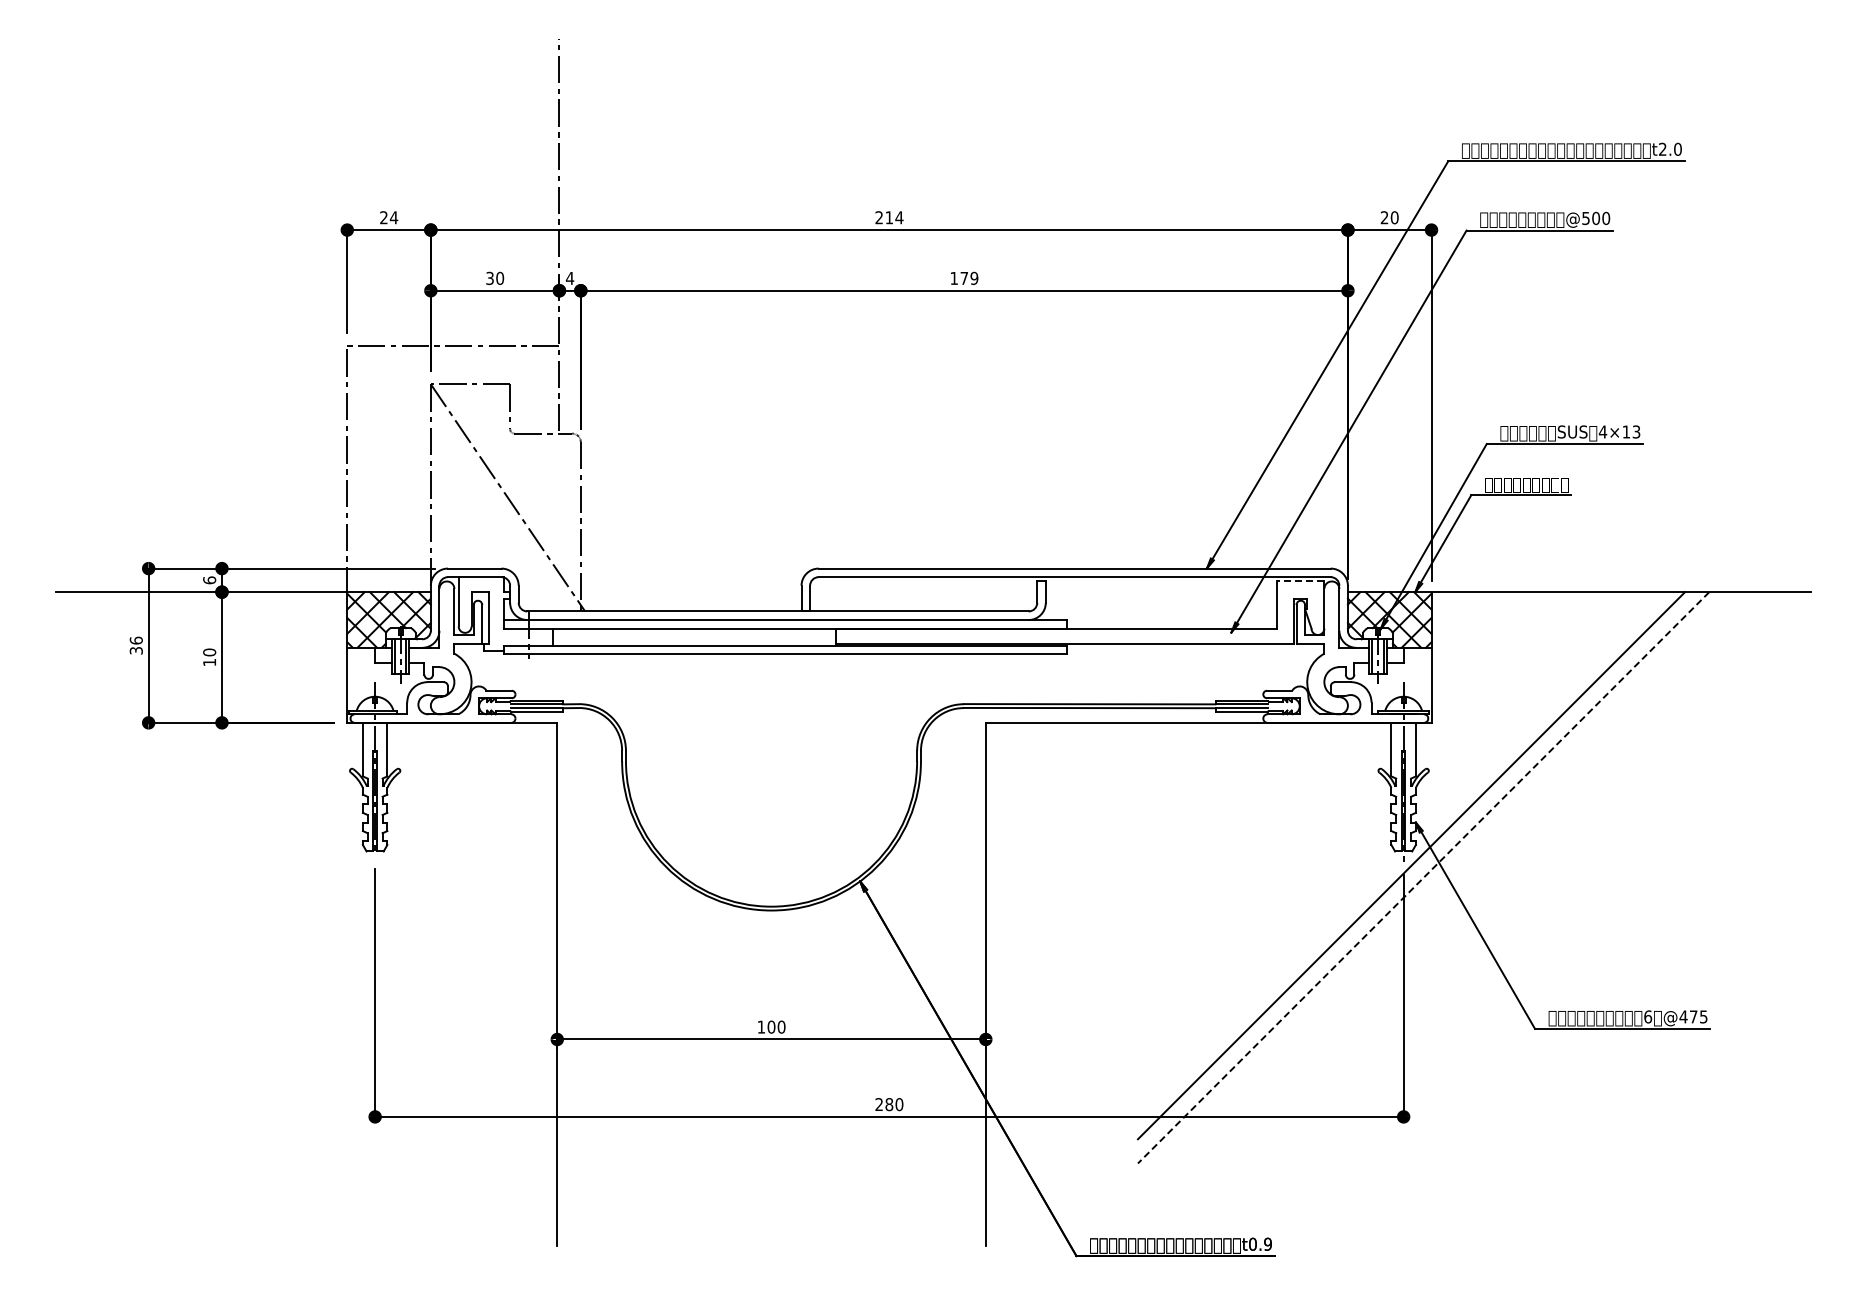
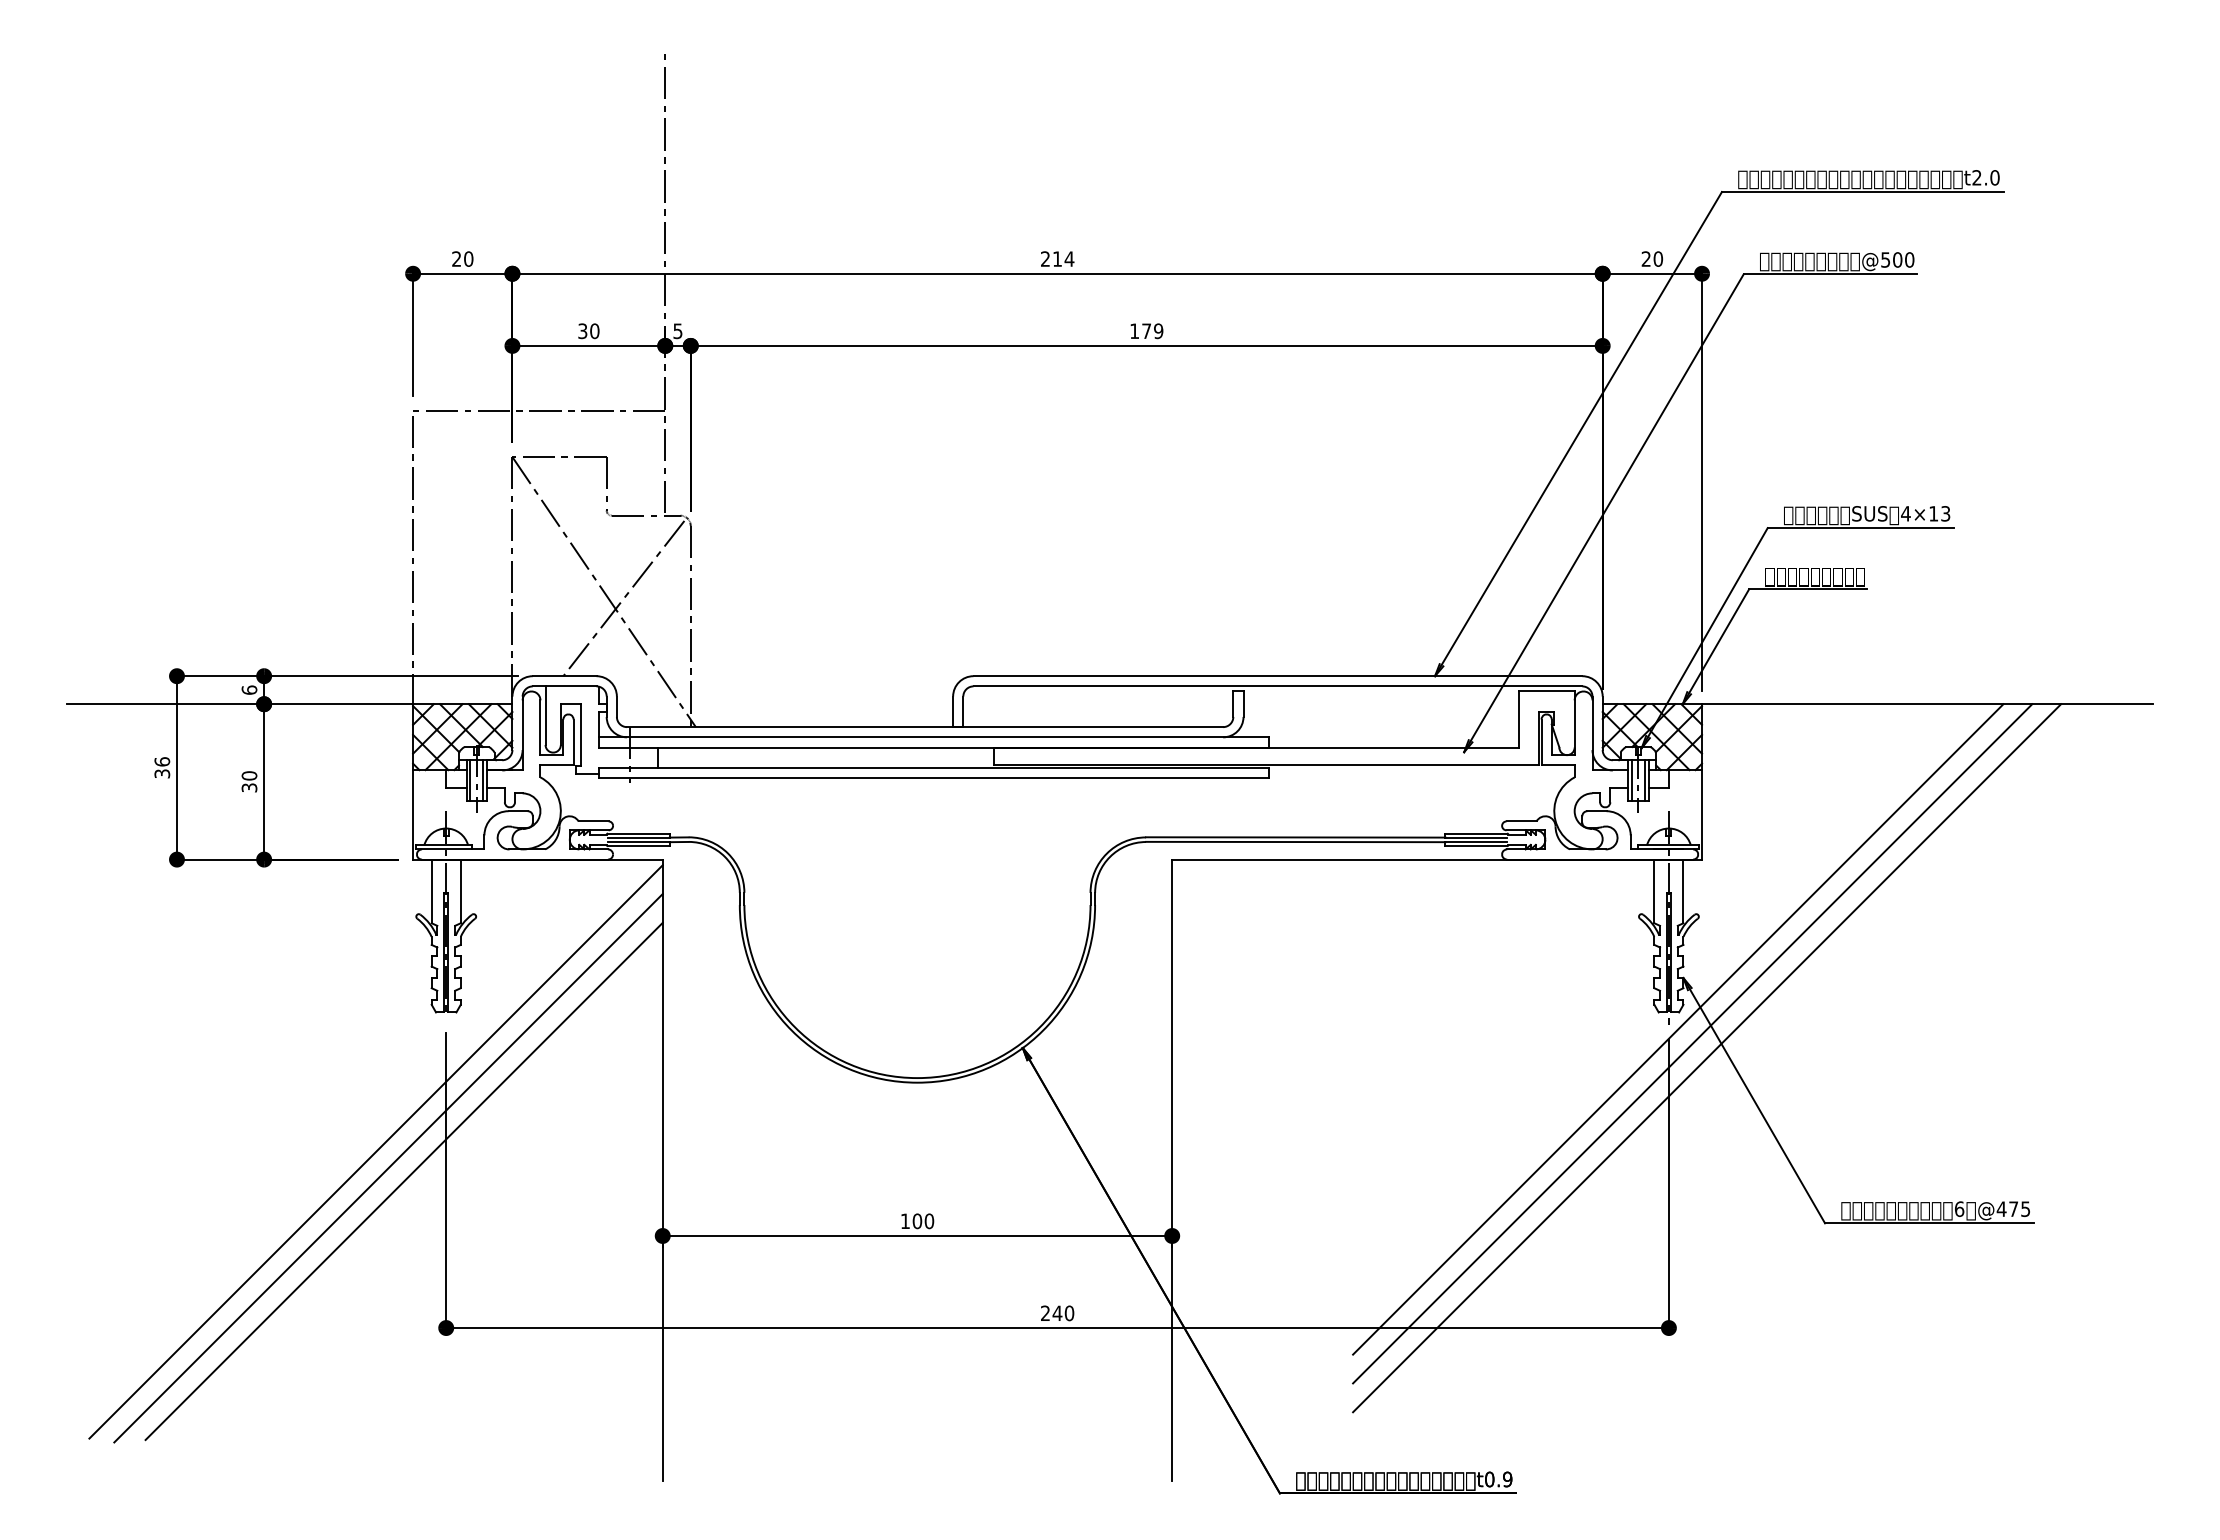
text: (393, 217) -> (468, 258), 24 -> 20
text: (569, 278) -> (677, 331), 4 -> 5
line: (524, 503) -> (623, 598), added
line: (1300, 581) -> (1546, 691), dashed -> solid
text: (209, 662) -> (249, 787), 10 -> 30
line: (1423, 877) -> (1692, 1043), dashed -> solid
line: (1435, 889) -> (1706, 1057), added
line: (315, 968) -> (375, 1151), added
line: (326, 982) -> (388, 1168), added
line: (339, 993) -> (403, 1181), added
text: (889, 1104) -> (1057, 1313), 280 -> 240

